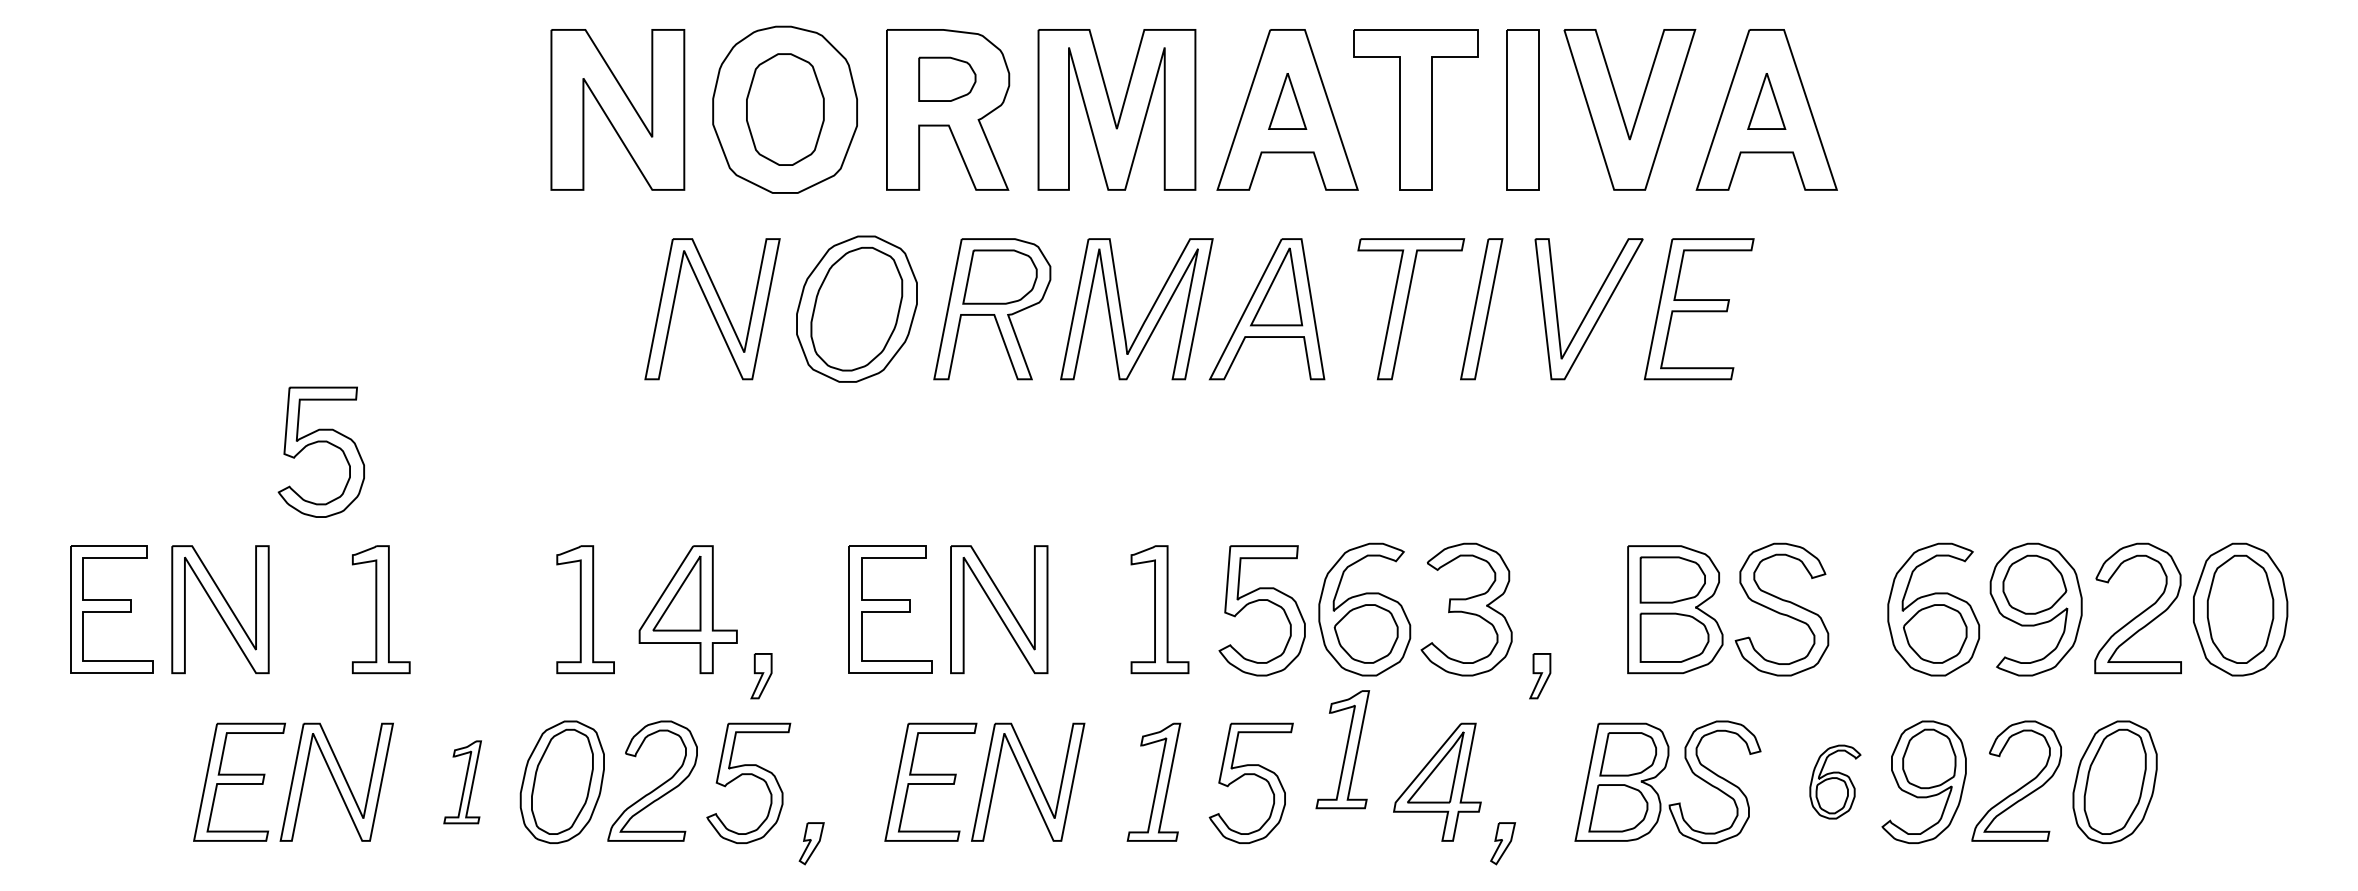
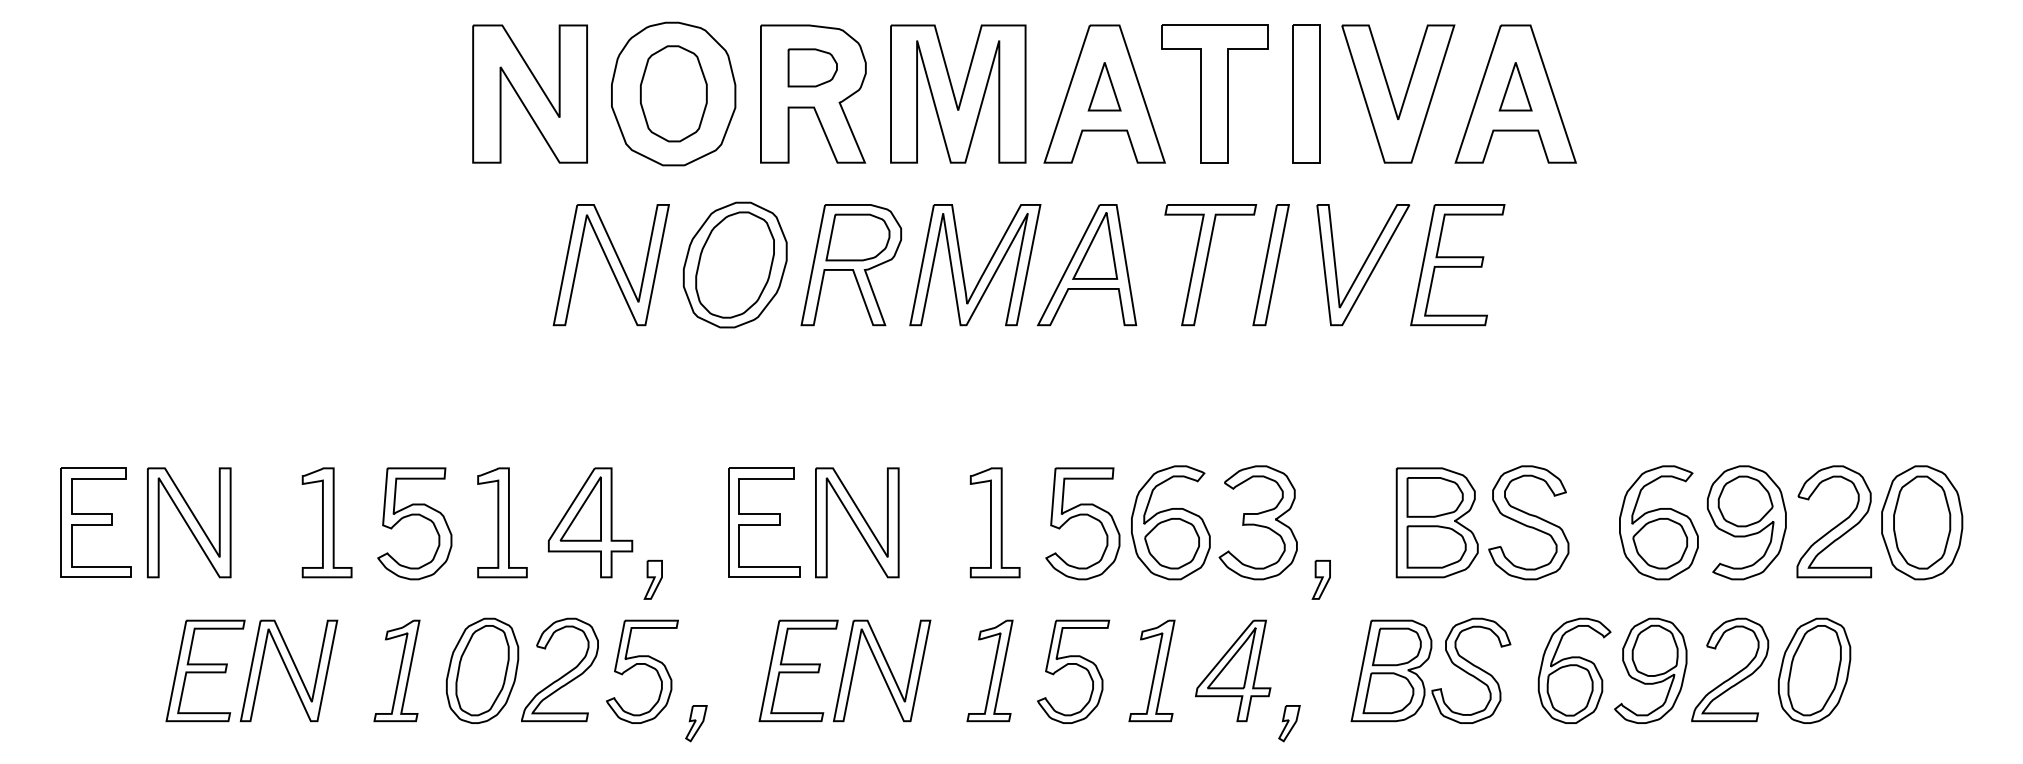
part: (321, 442) -> (414, 515), moved
part: (1342, 749) -> (1151, 670), moved
part: (462, 781) -> (396, 670), size x1.43
part: (1835, 781) -> (1574, 670), size x1.67

